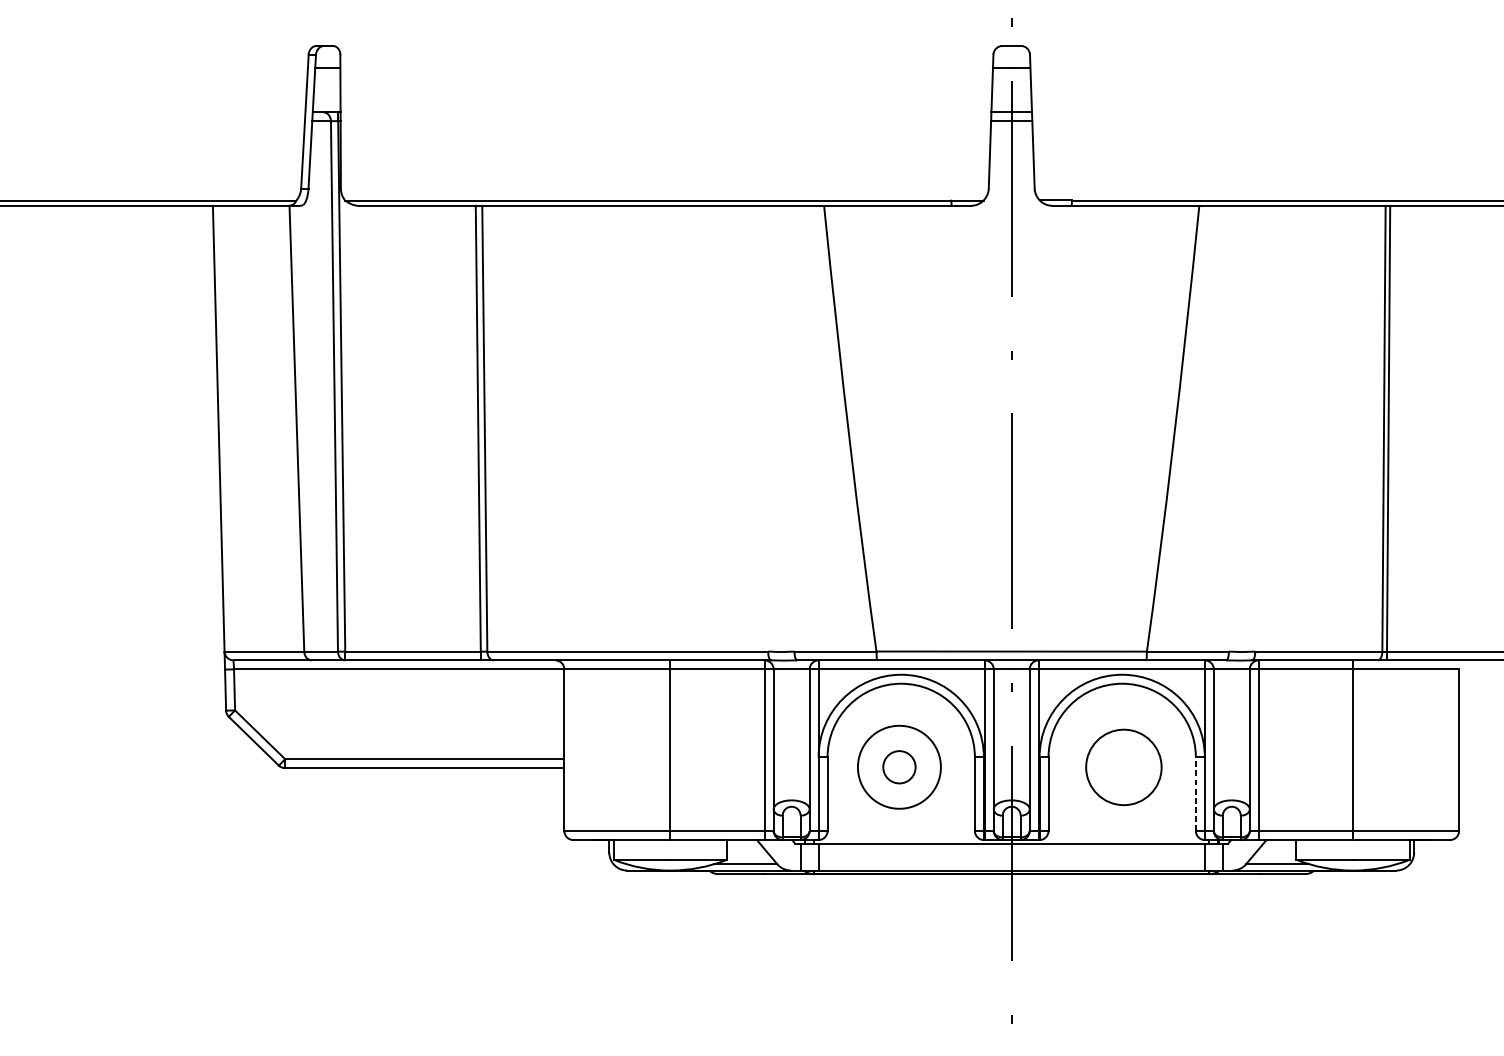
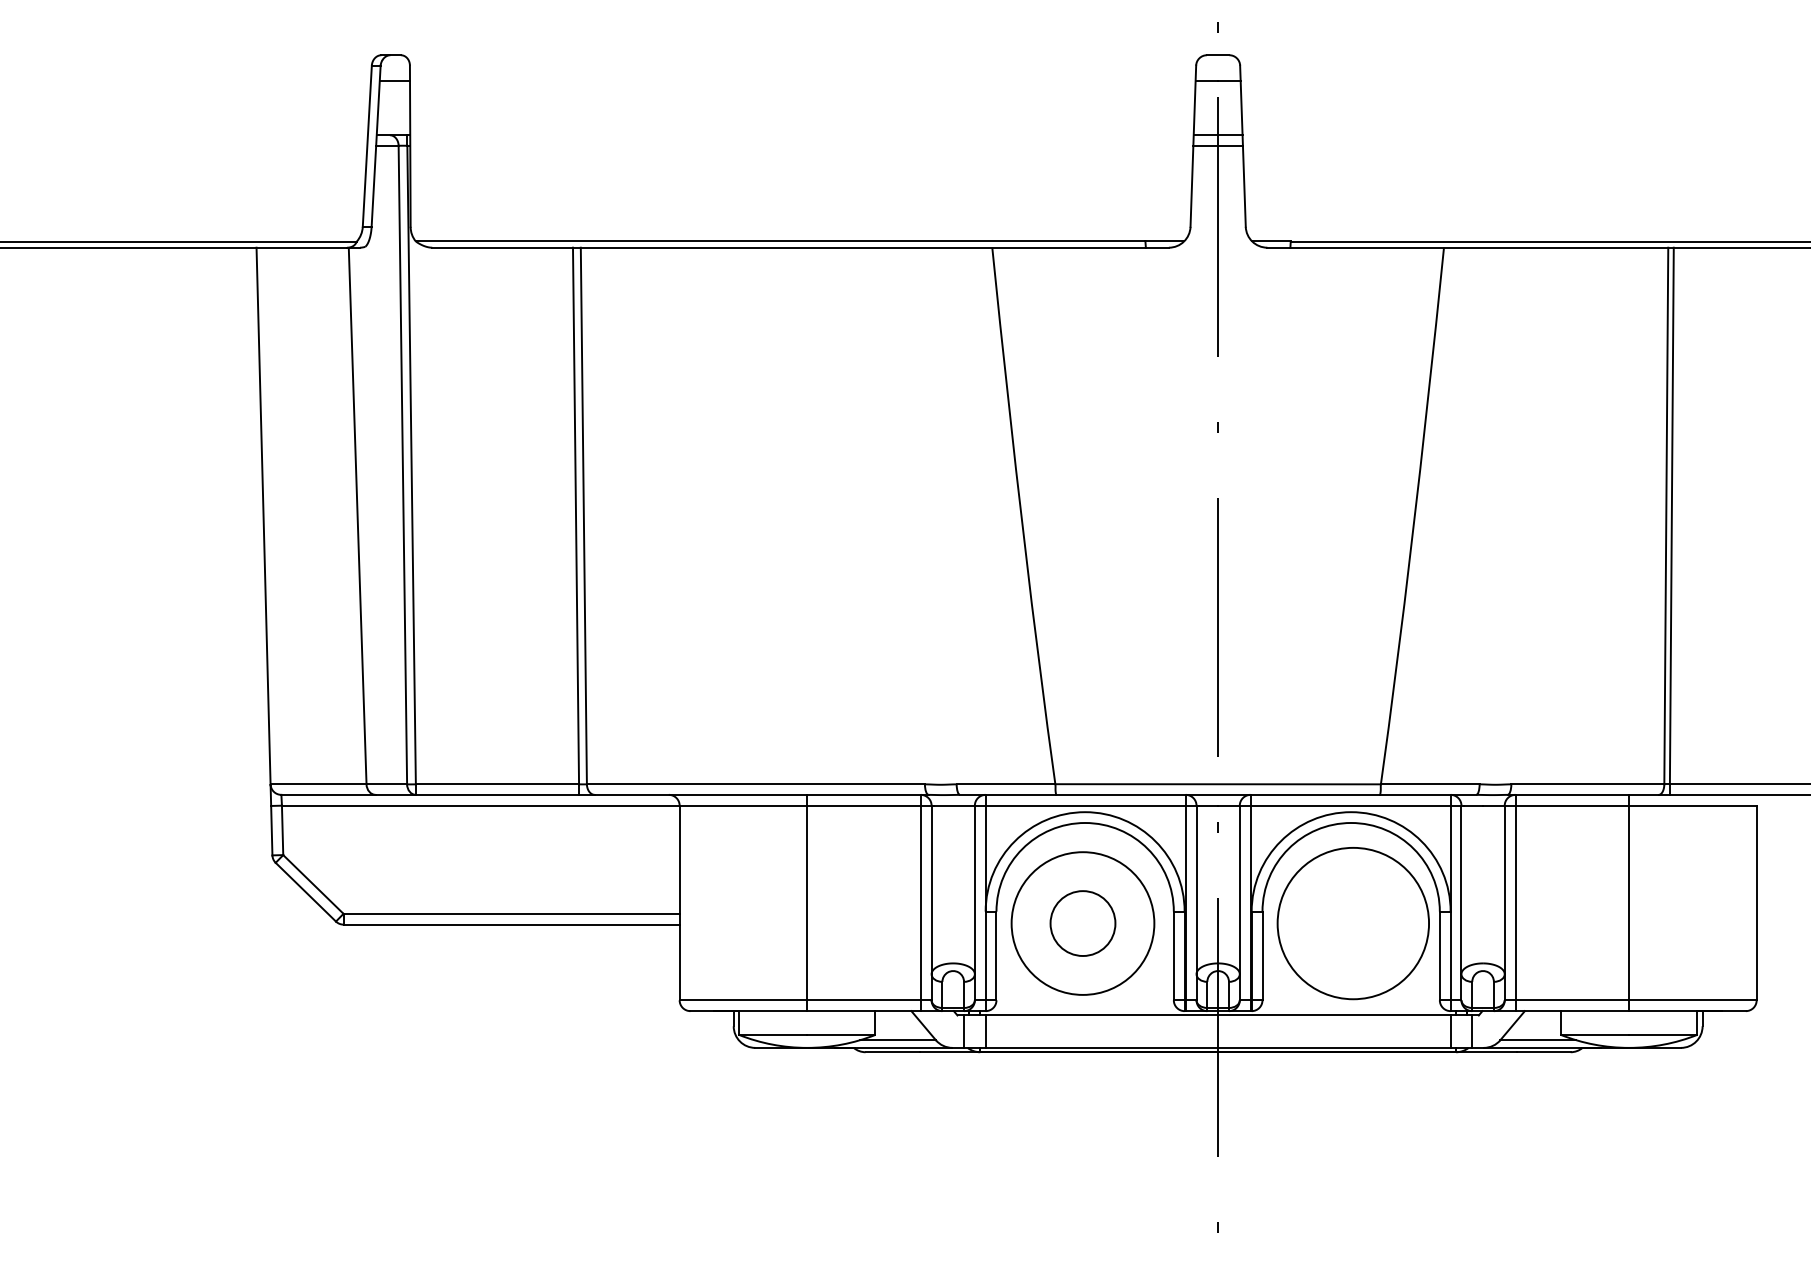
circle: (899, 767) -> (1082, 923), size x1.43
circle: (899, 767) -> (1082, 923), size x1.67
circle: (1123, 767) -> (1352, 923), size x1.67
line: (1195, 793) -> (1439, 955), dashed -> solid

